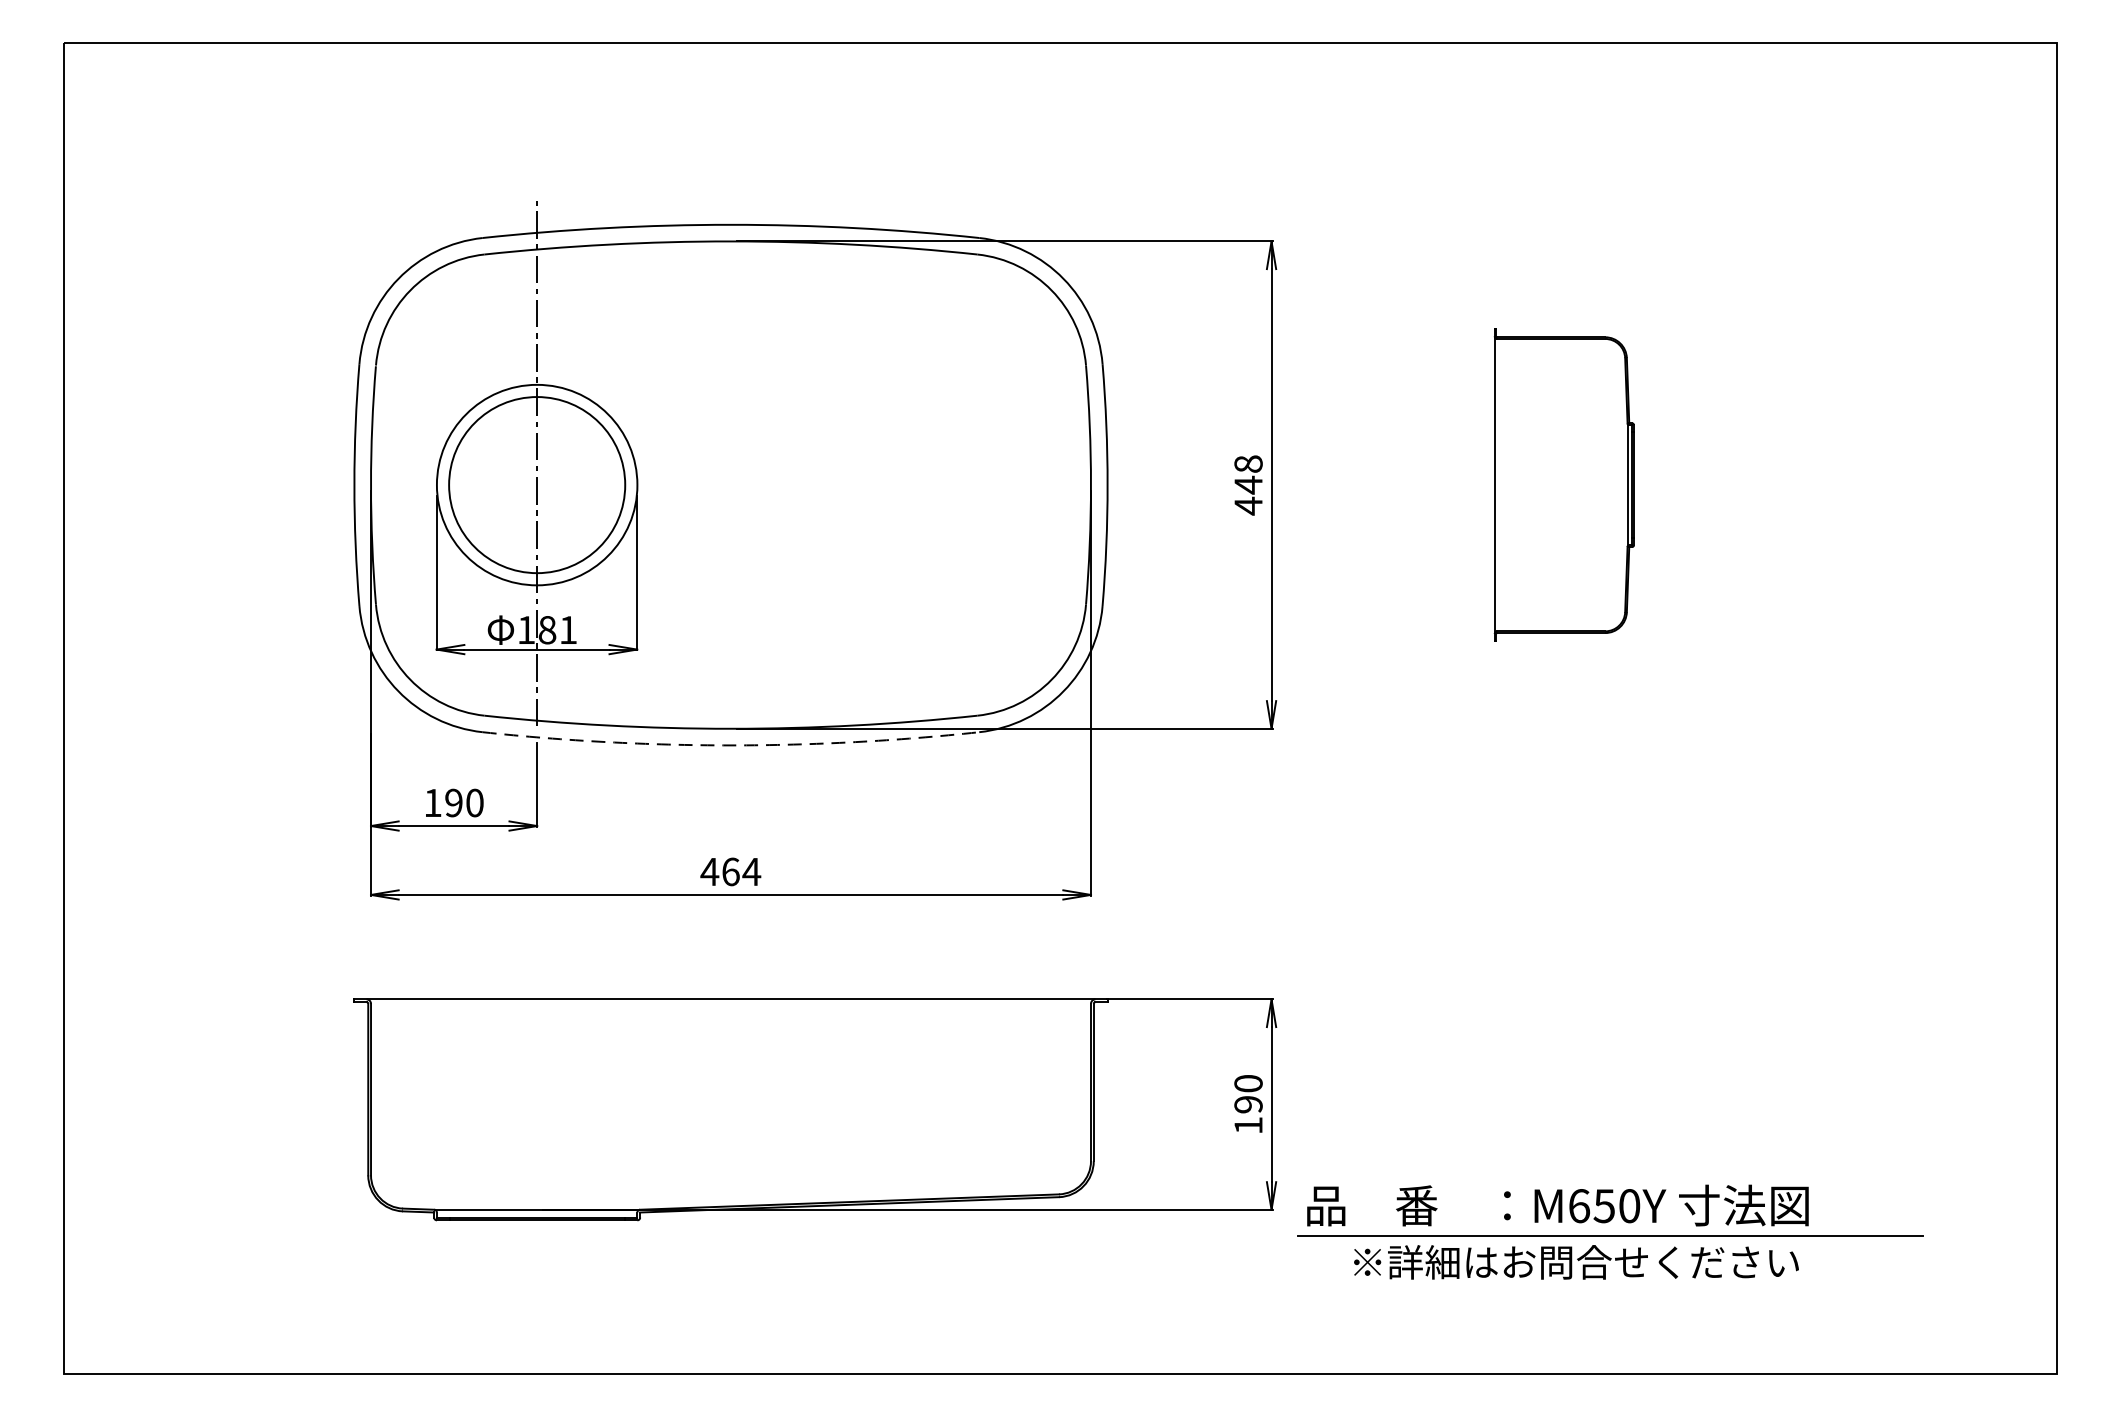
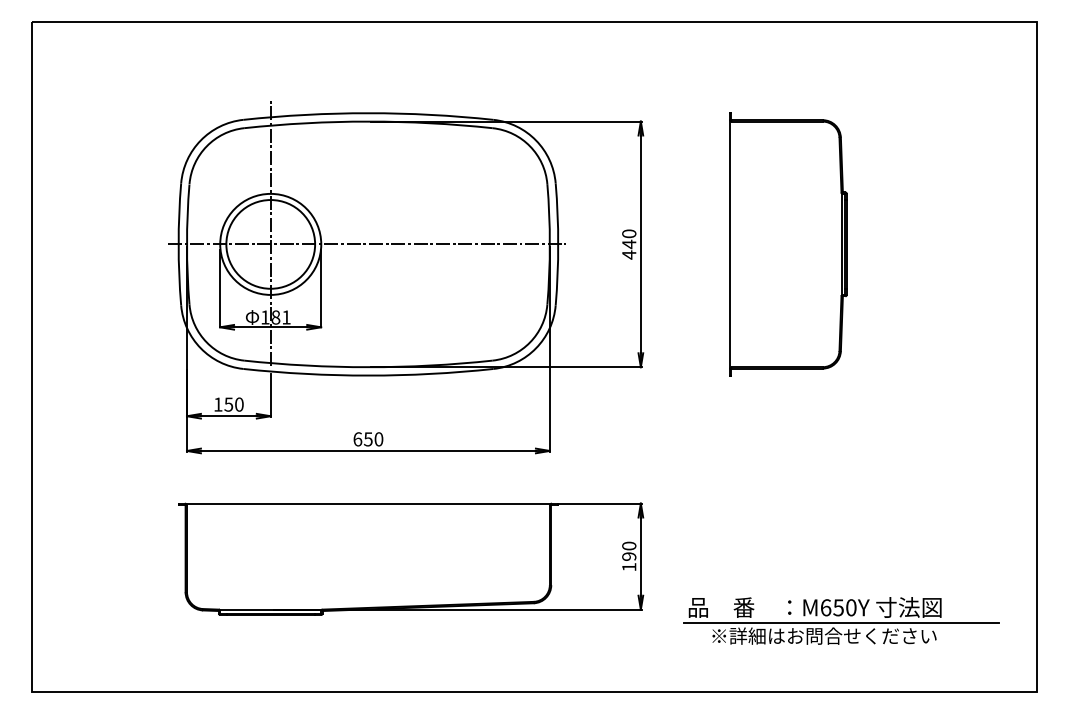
text: (1248, 463) -> (629, 233), 448 -> 440
line: (727, 485) -> (366, 244), added
part: (1564, 485) -> (788, 244), size x1.67
arc: (731, 745) -> (368, 375), dashed -> solid
text: (453, 802) -> (228, 404), 190 -> 150
text: (731, 872) -> (368, 439), 464 -> 650
part: (1610, 1231) -> (841, 620), moved

